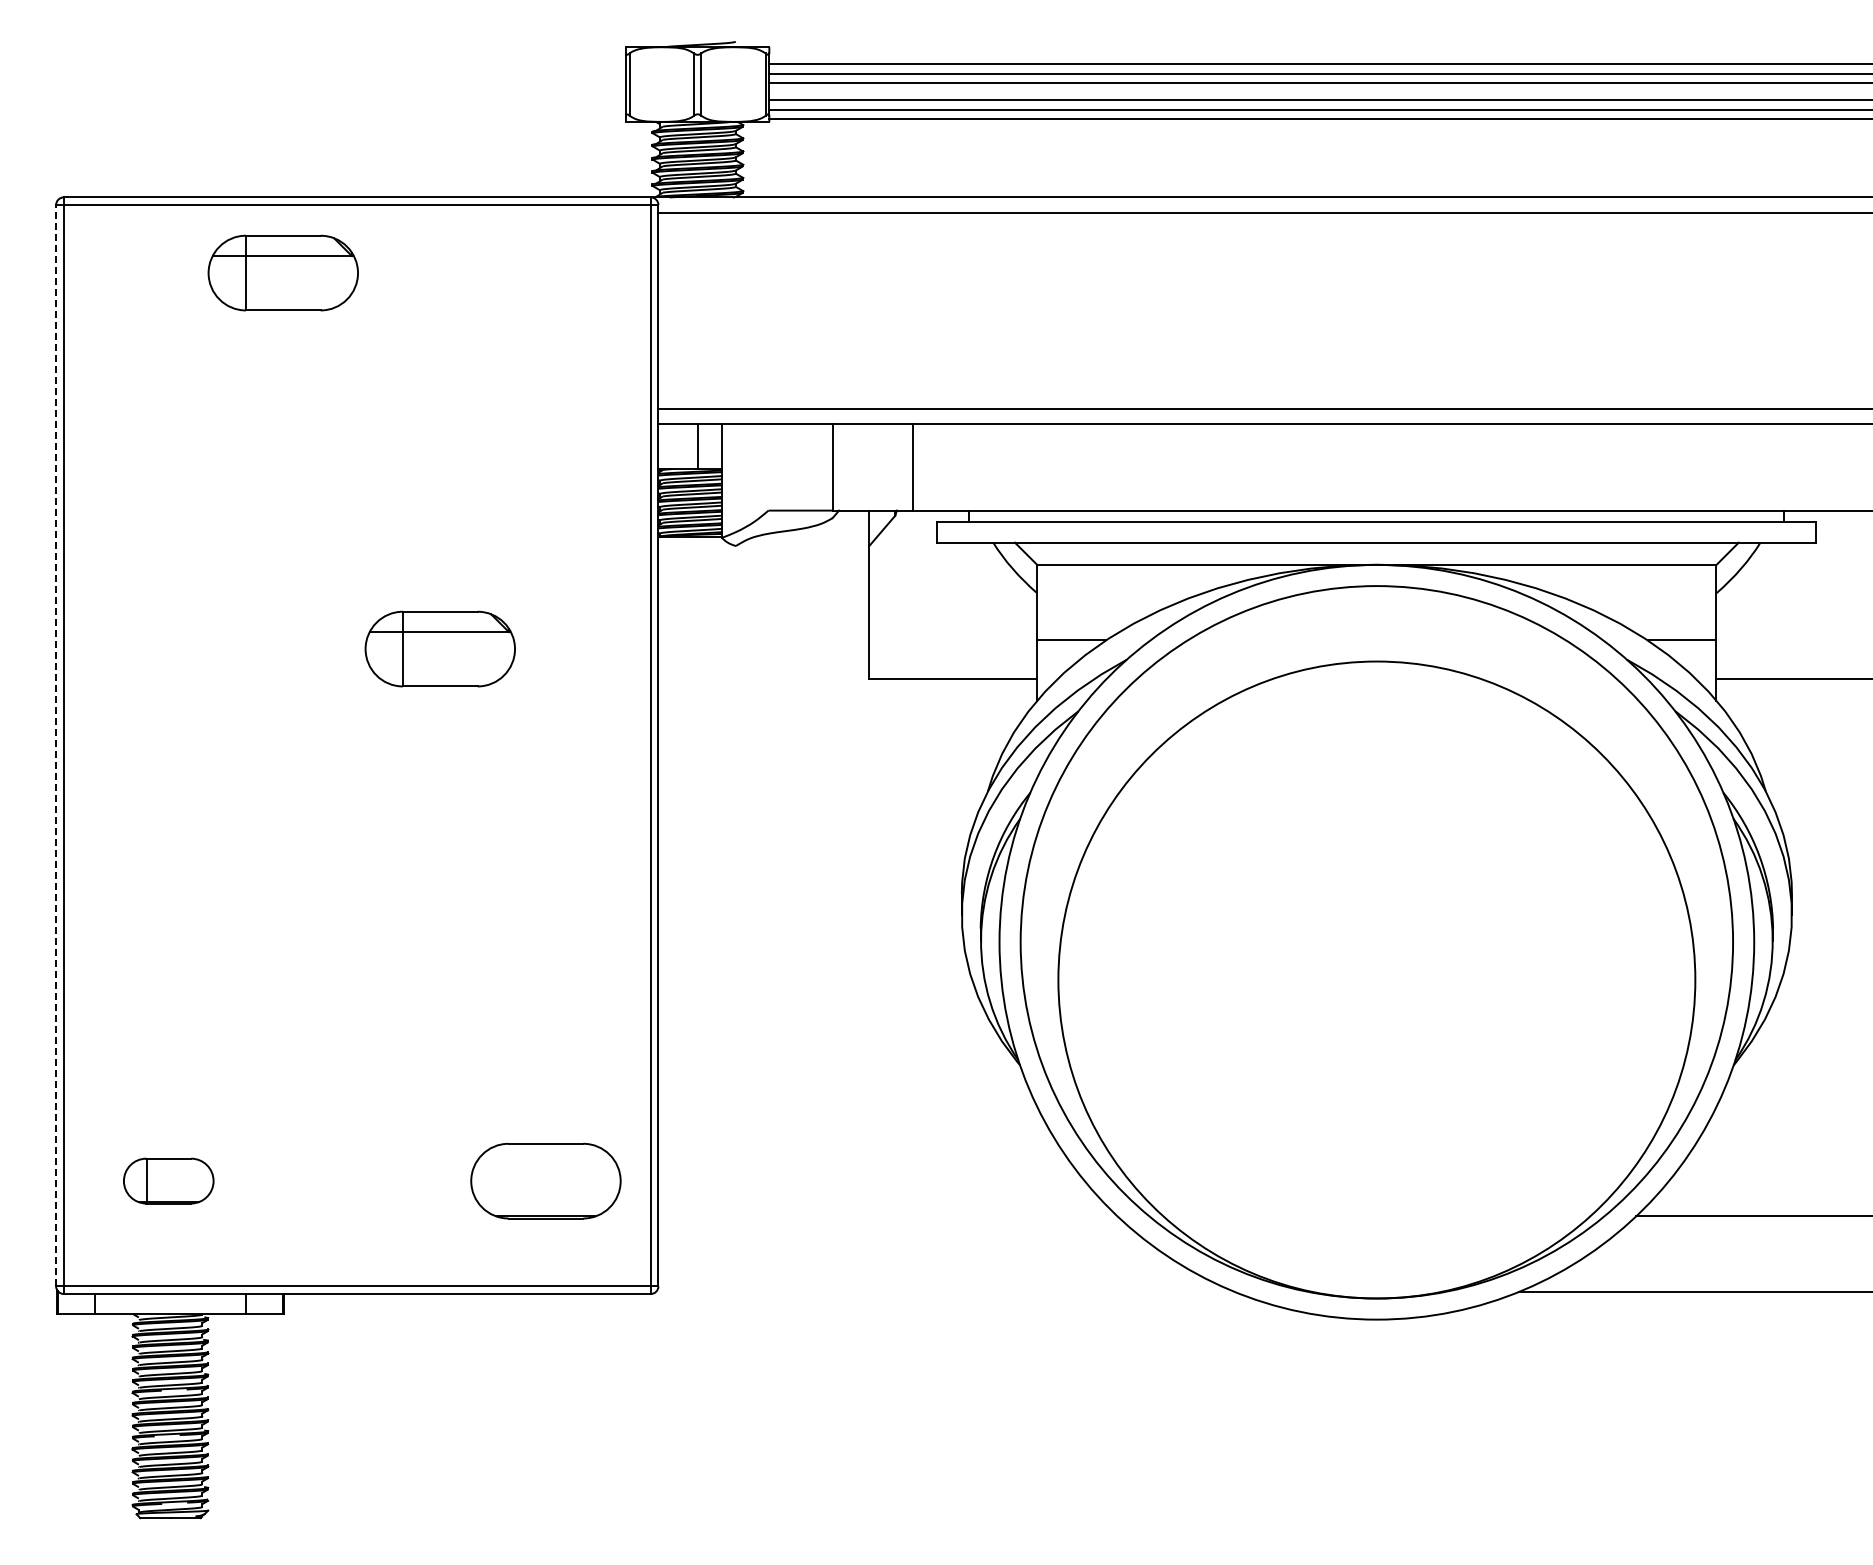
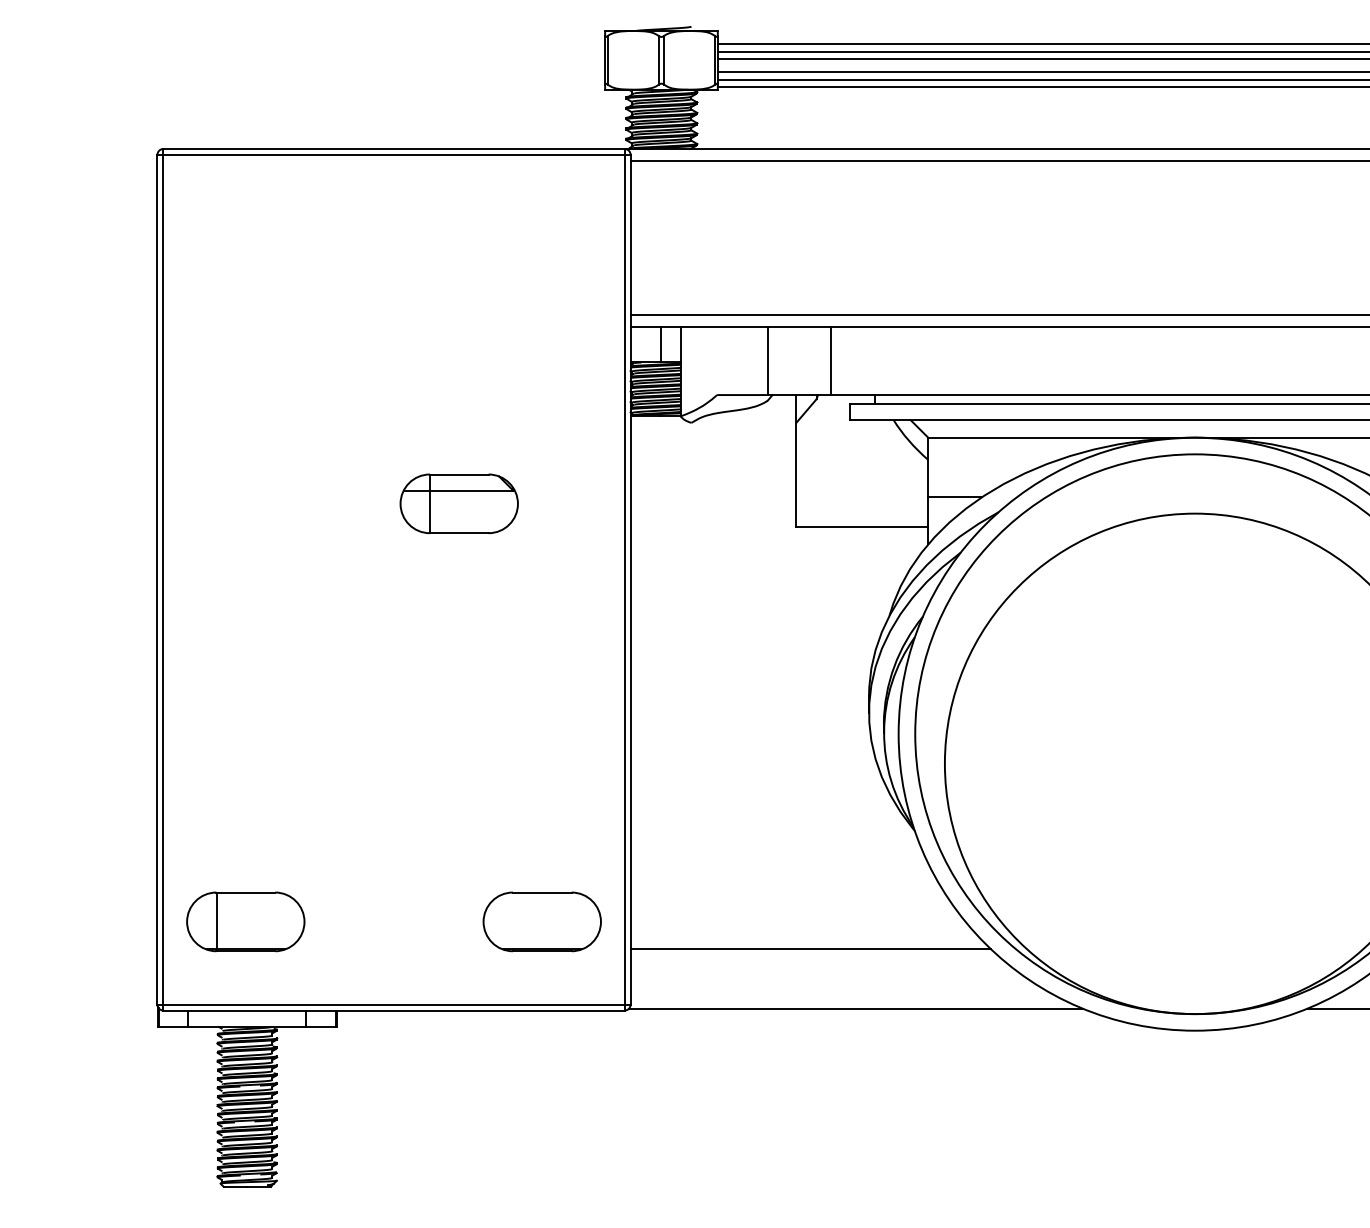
part: (282, 272) -> (335, 207), removed
line: (56, 745) -> (157, 579), dashed -> solid
part: (168, 1180) -> (245, 921), size x1.67
line: (887, 1216) -> (810, 949), added
line: (945, 1291) -> (856, 1008), added

